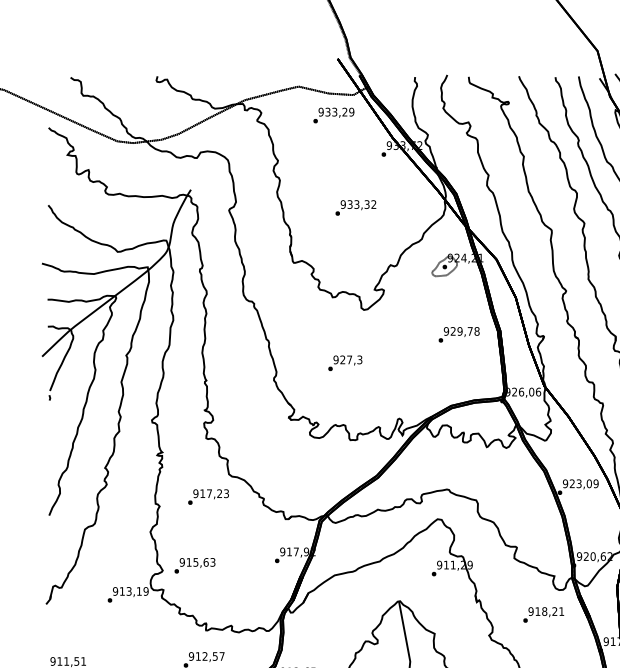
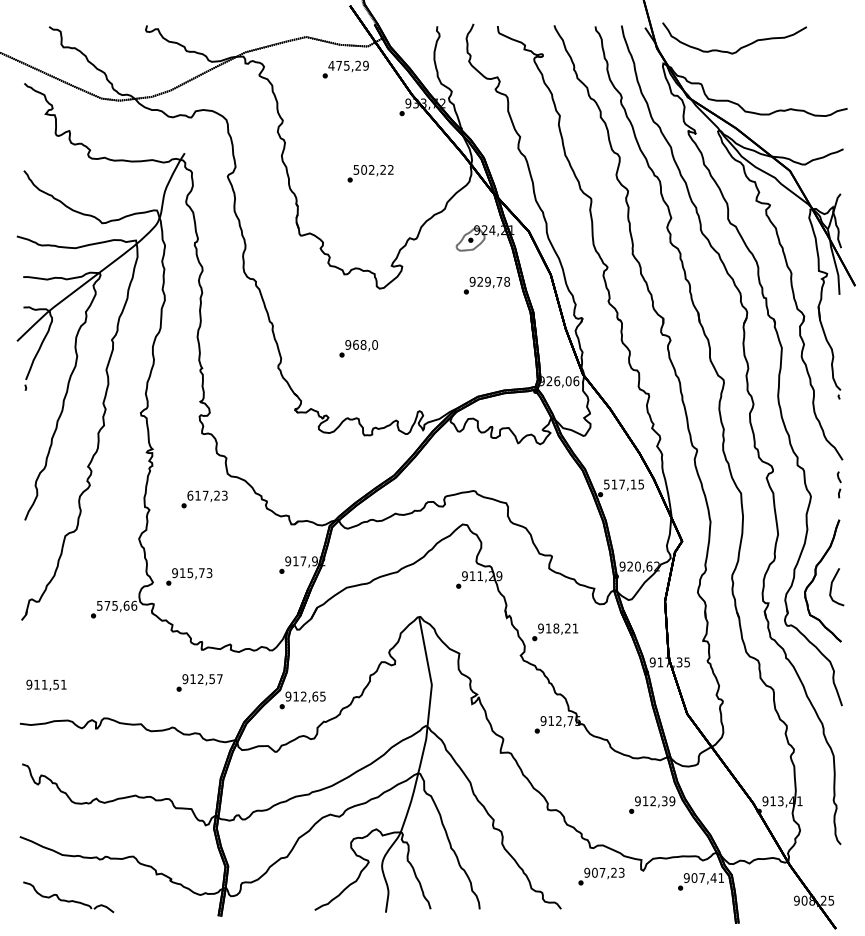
text: (327, 111) -> (338, 65), 933,29 -> 475,29
text: (354, 204) -> (369, 169), 933,32 -> 502,22
text: (458, 334) -> (486, 285), moved
text: (351, 359) -> (365, 344), 927,3 -> 968,0
text: (580, 483) -> (623, 484), 923,09 -> 517,15
text: (196, 493) -> (190, 495), 917,23 -> 617,23
text: (205, 562) -> (201, 573), 915,63 -> 915,73
text: (130, 591) -> (116, 605), 913,19 -> 575,66
text: (543, 615) -> (555, 632), moved

